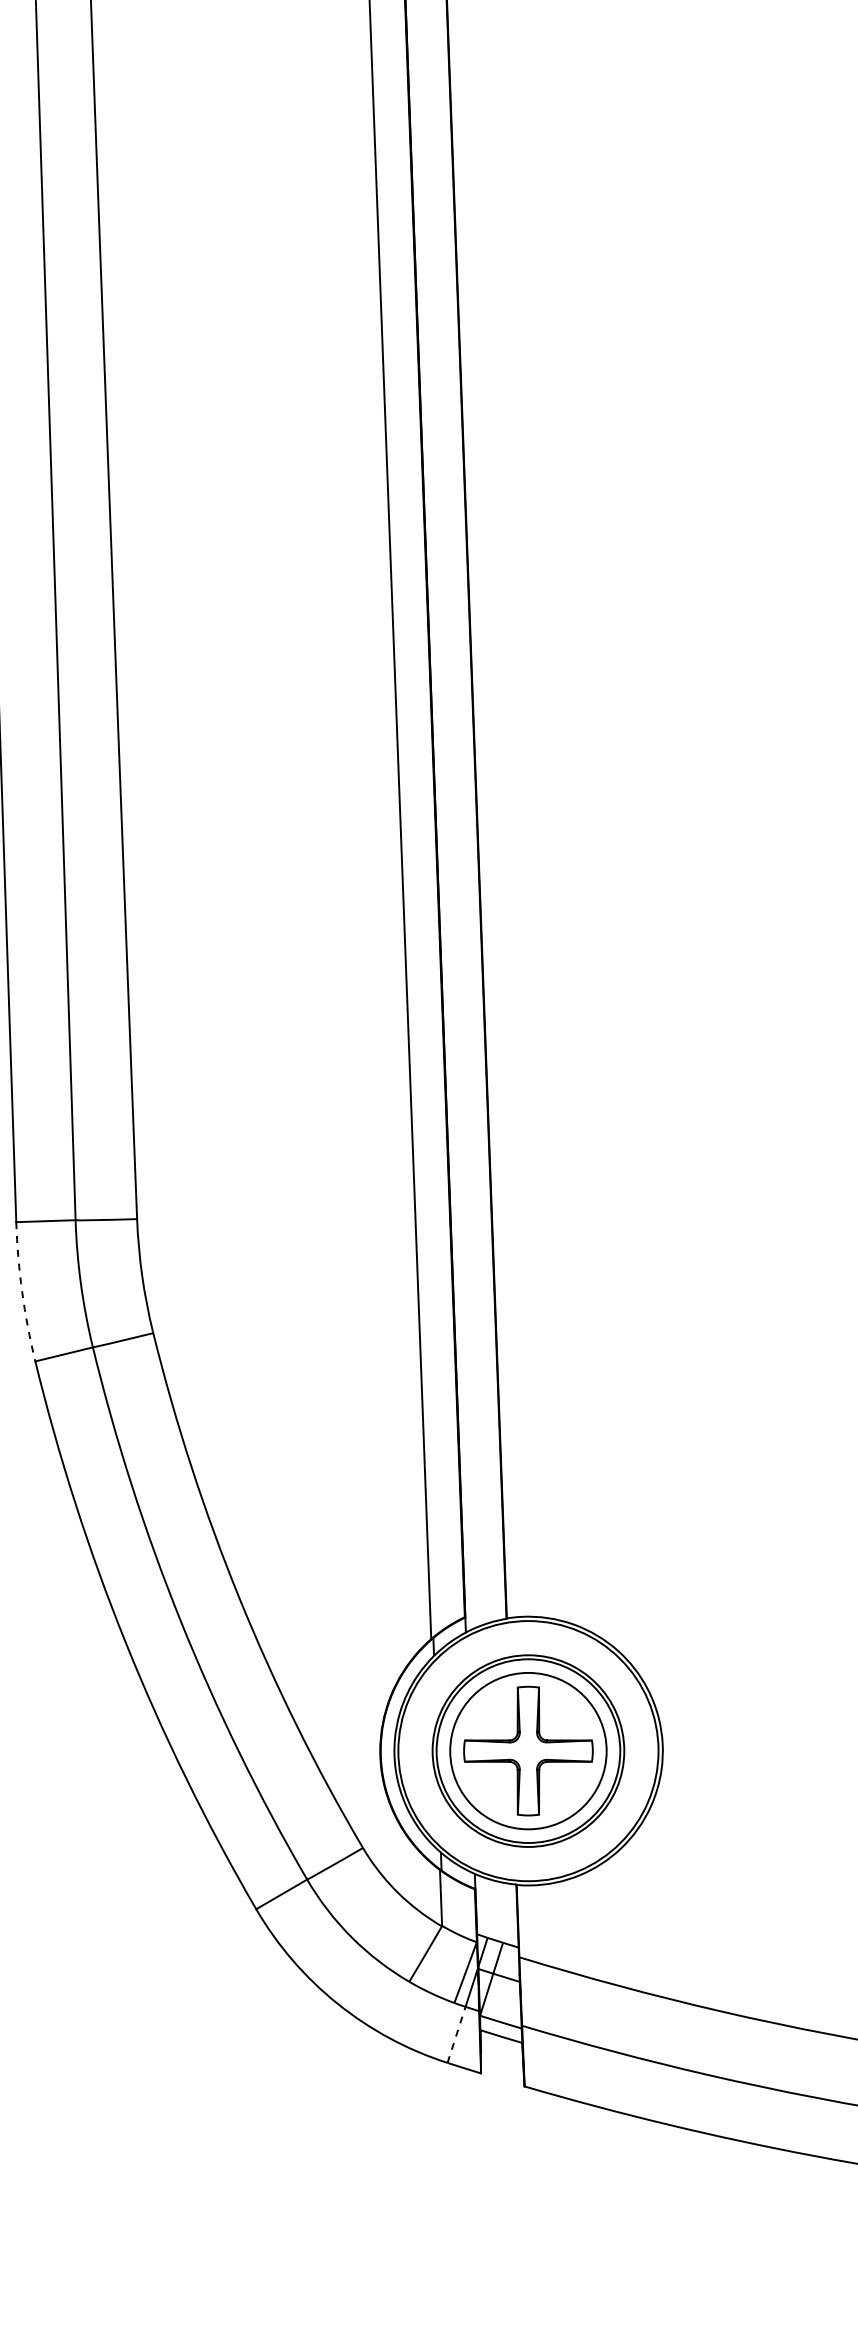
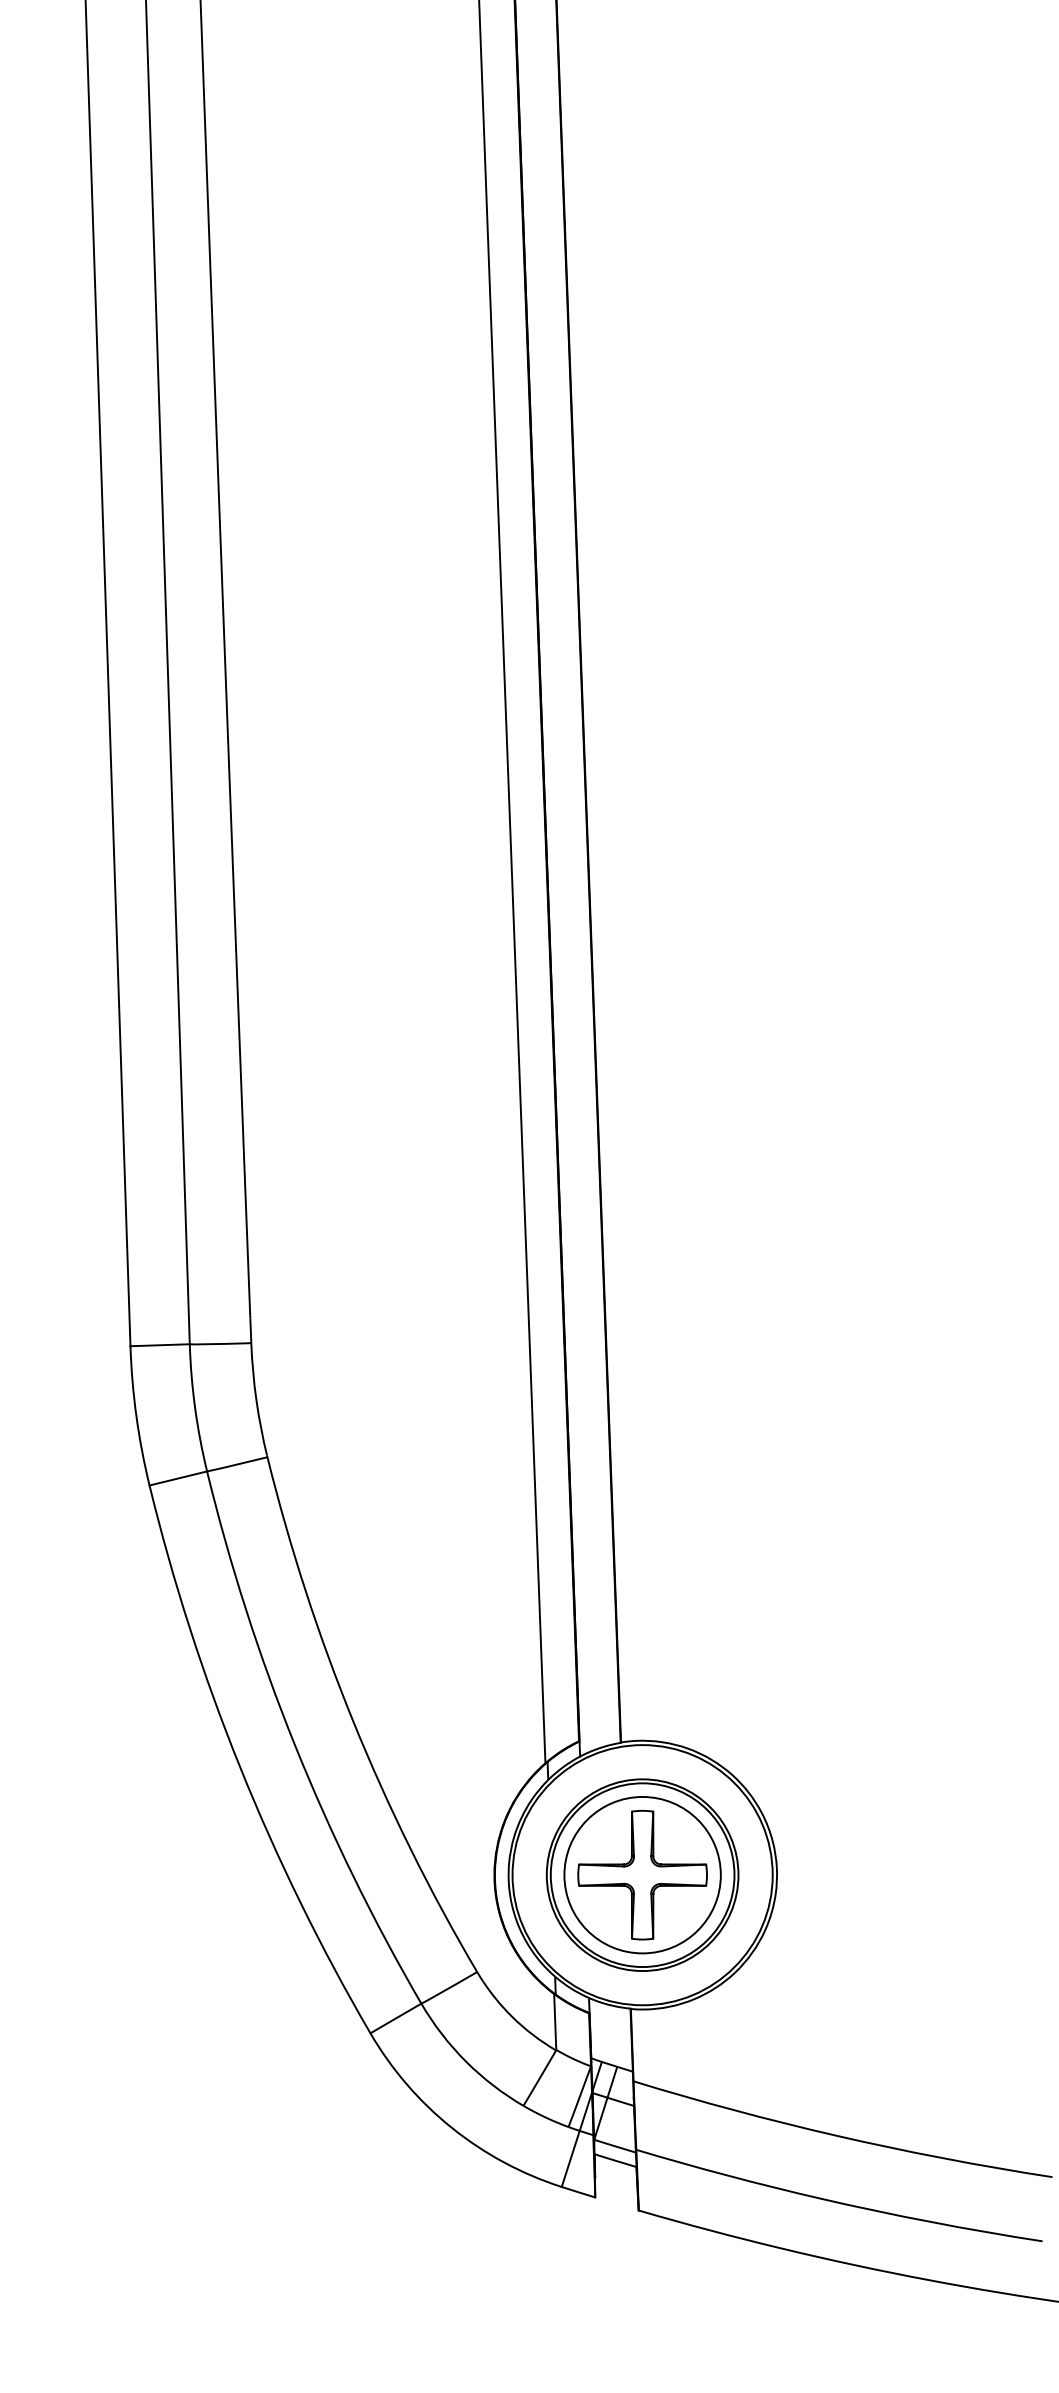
arc: (22, 1292) -> (136, 1416), dashed -> solid
line: (456, 2034) -> (570, 2158), dashed -> solid

